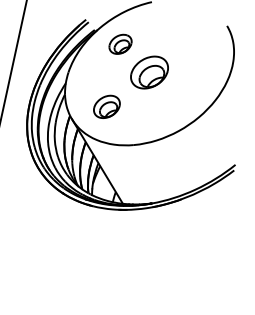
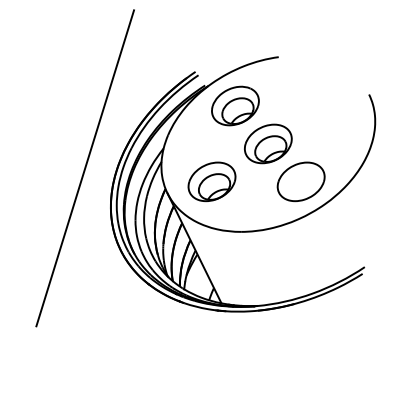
part: (120, 43) -> (235, 105), size x1.67
part: (177, 100) -> (300, 181), added
part: (106, 106) -> (211, 181), size x1.43

